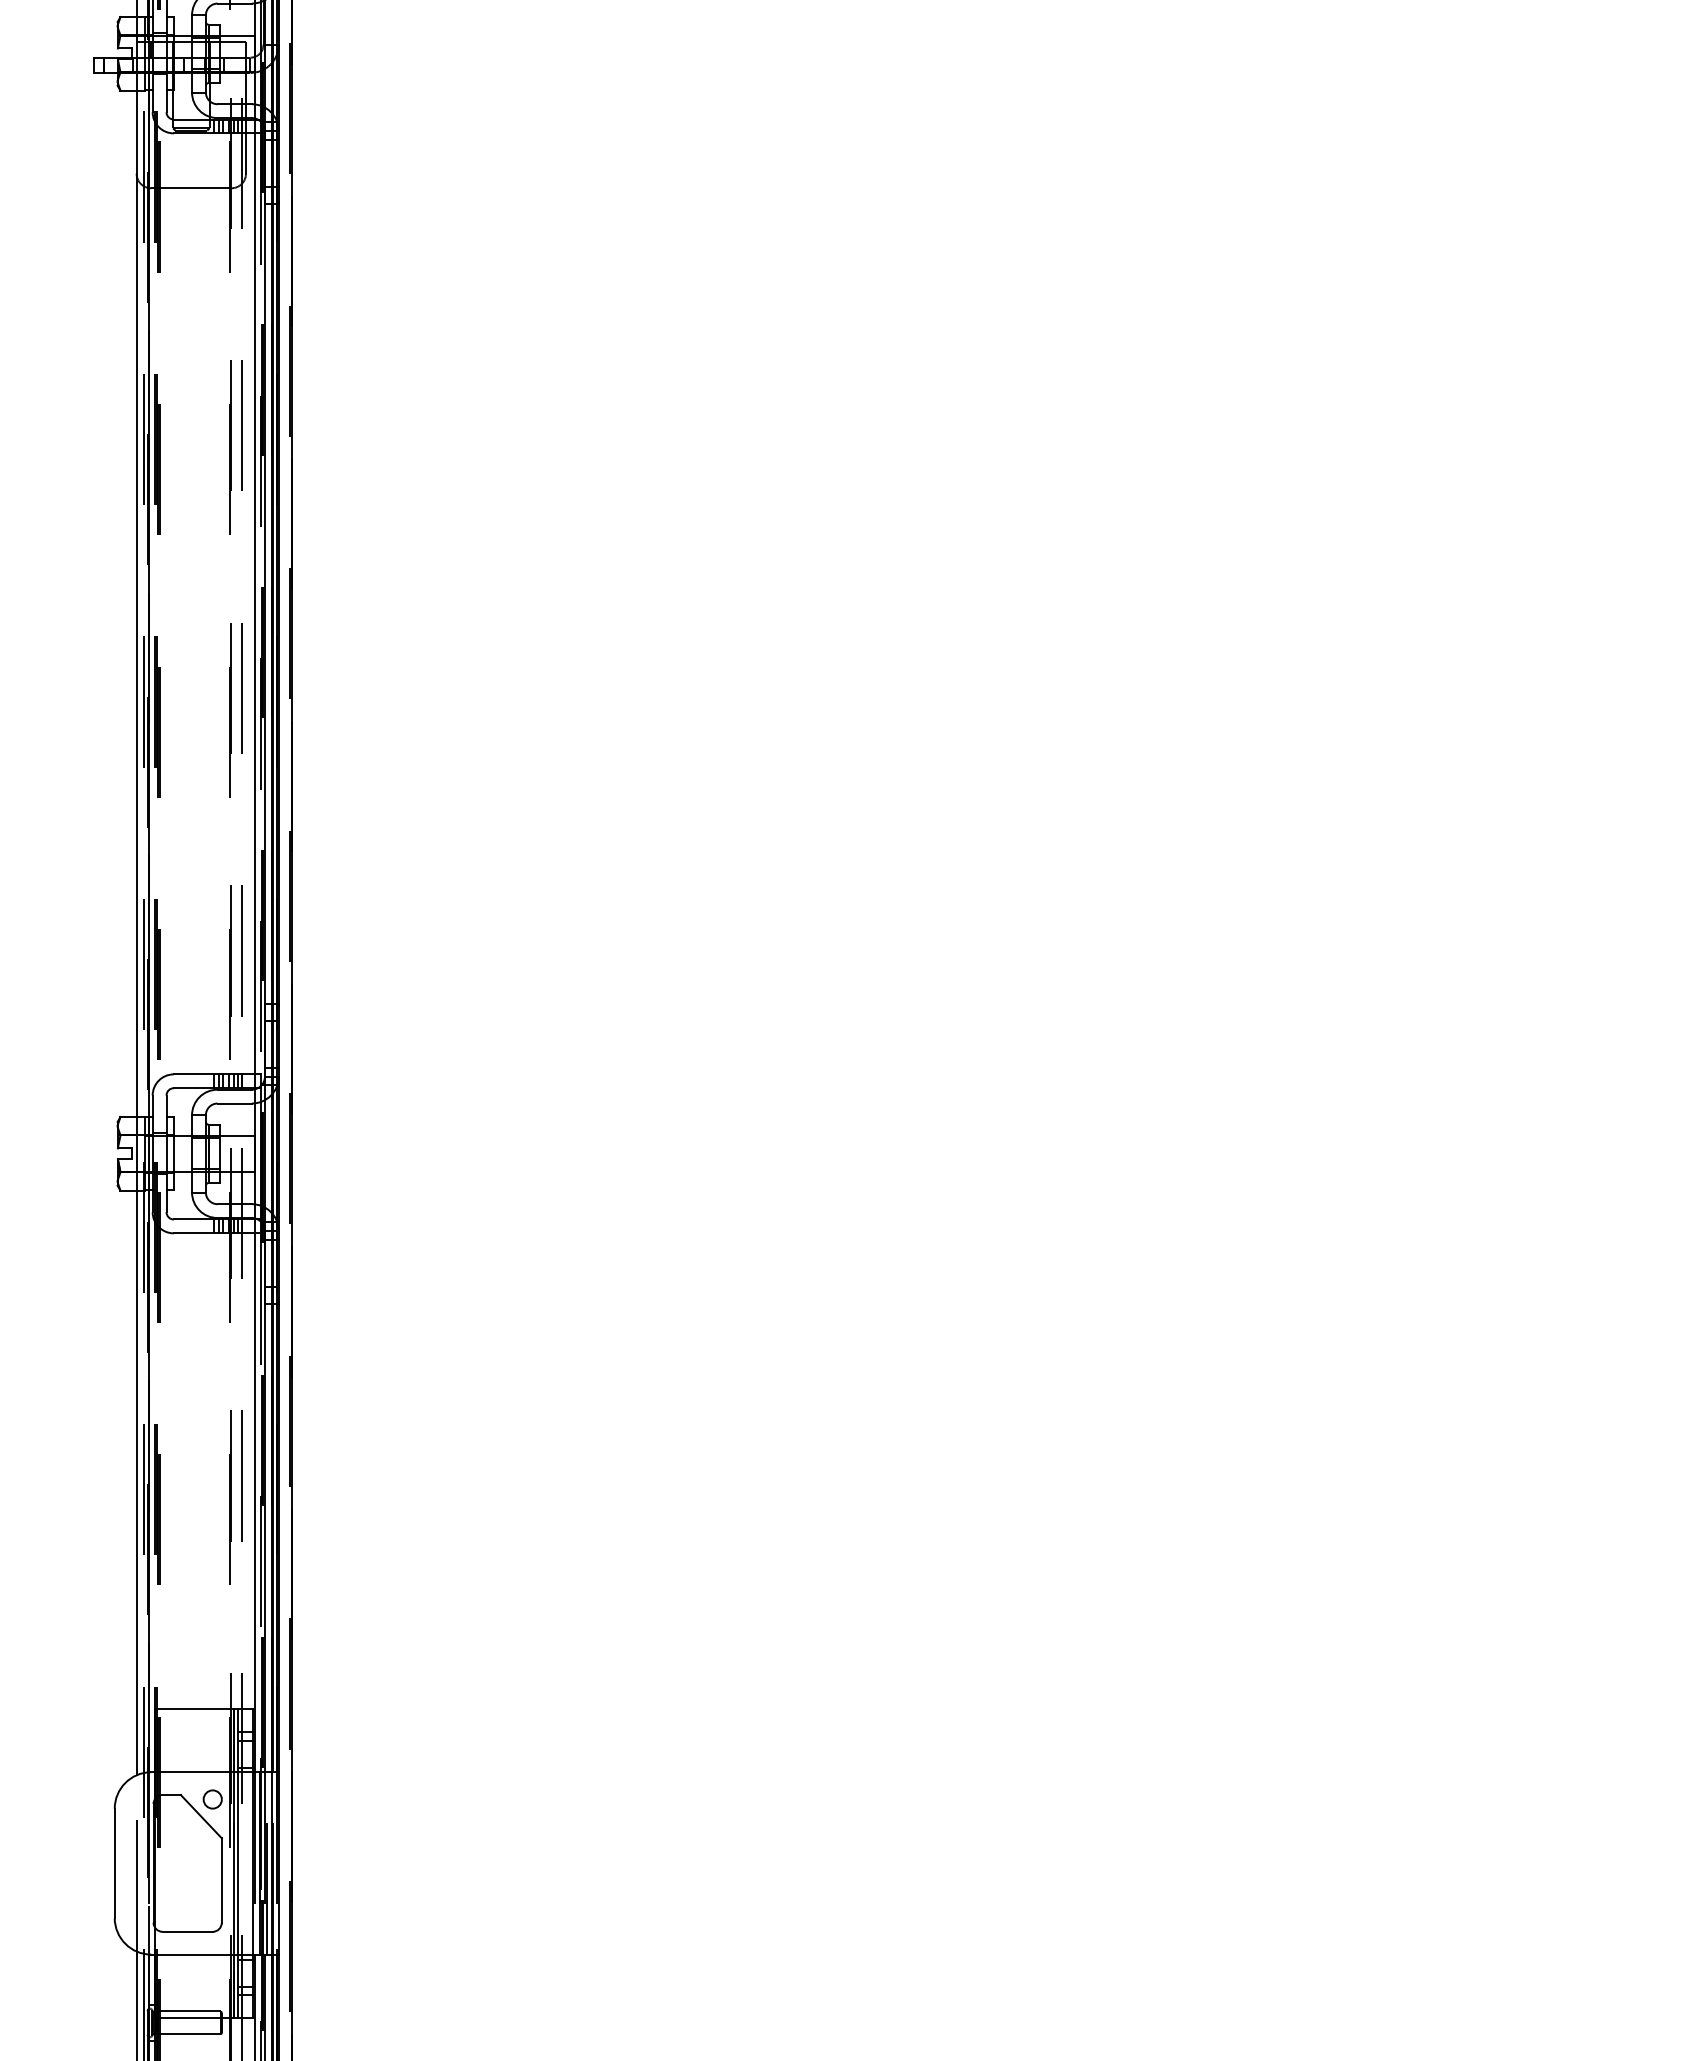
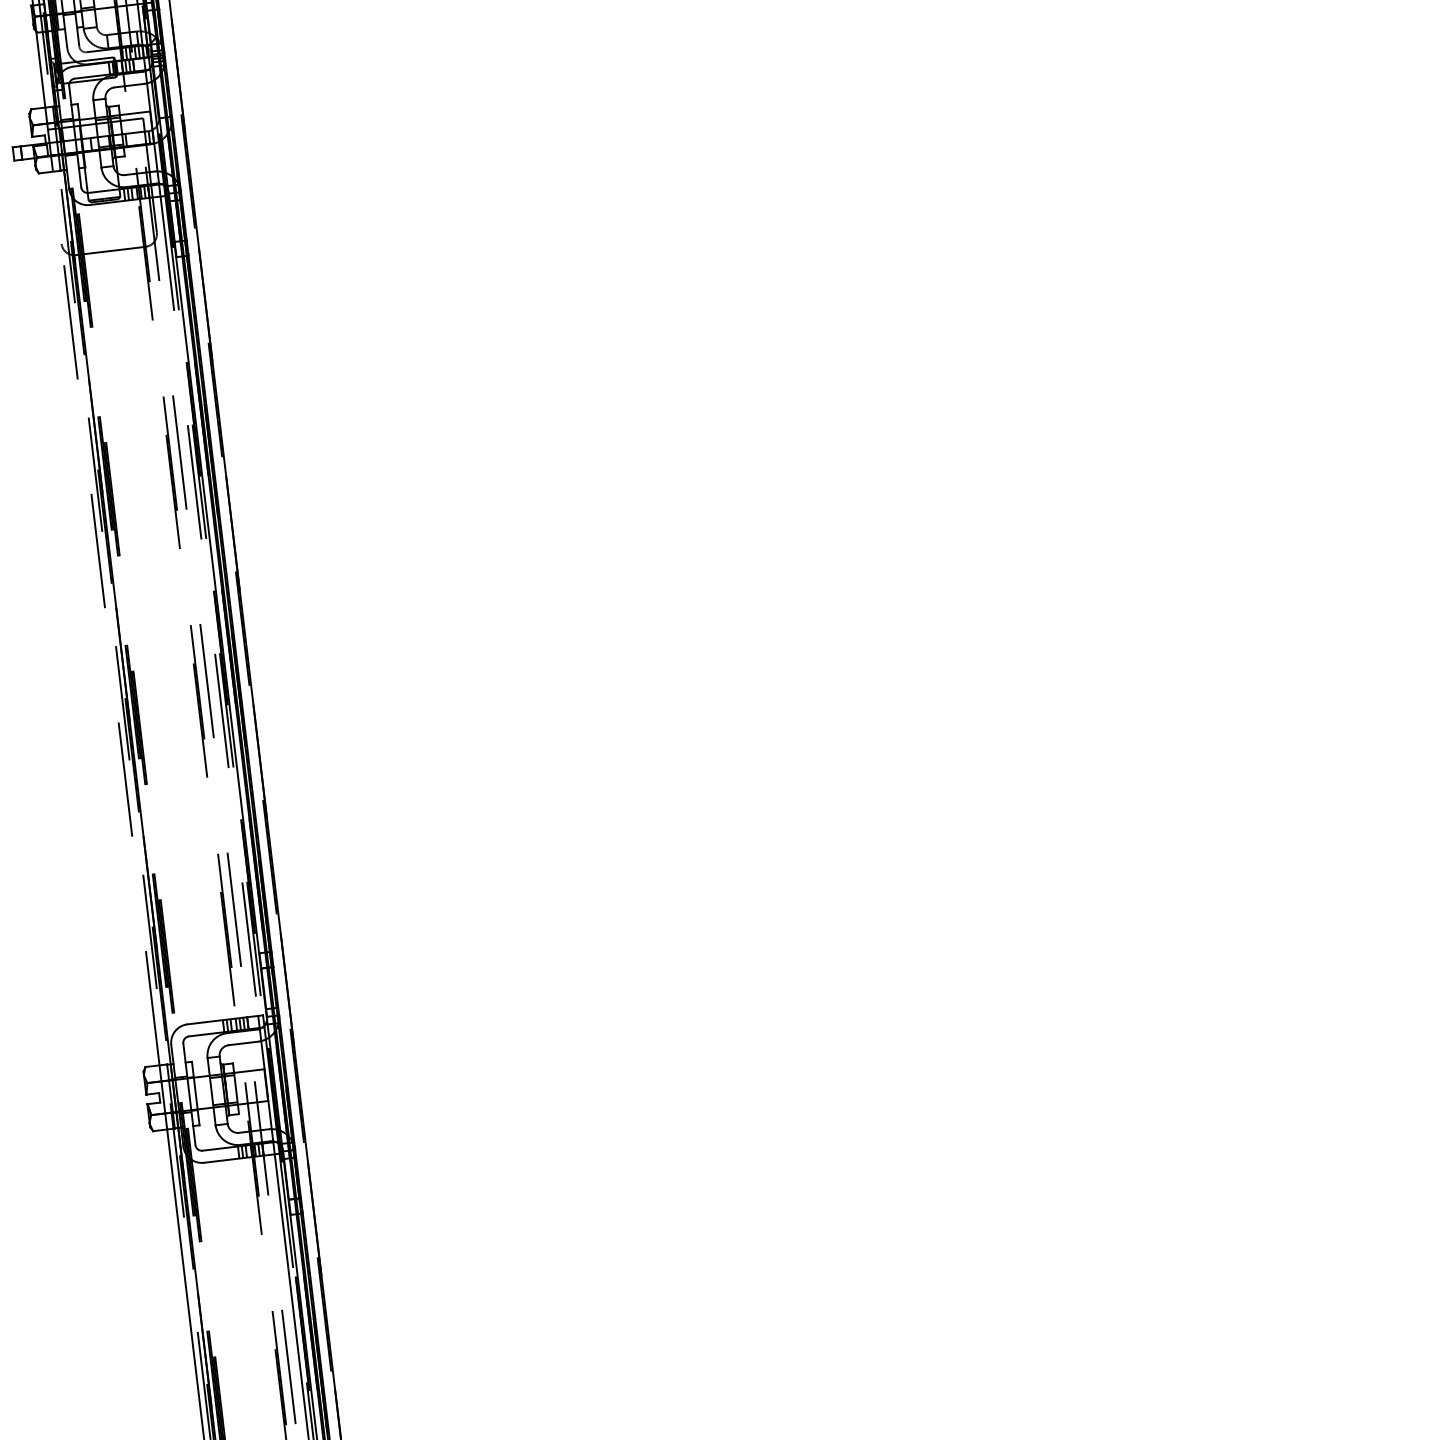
line: (136, 603) -> (106, 618), solid -> dashed
line: (255, 604) -> (209, 606), solid -> dashed

